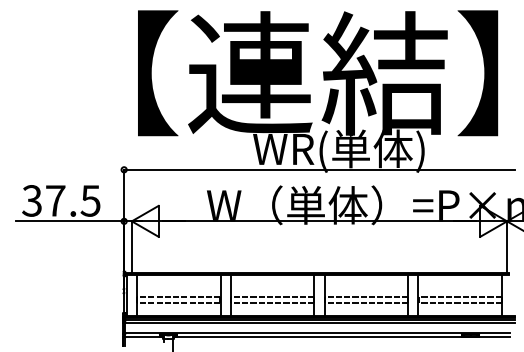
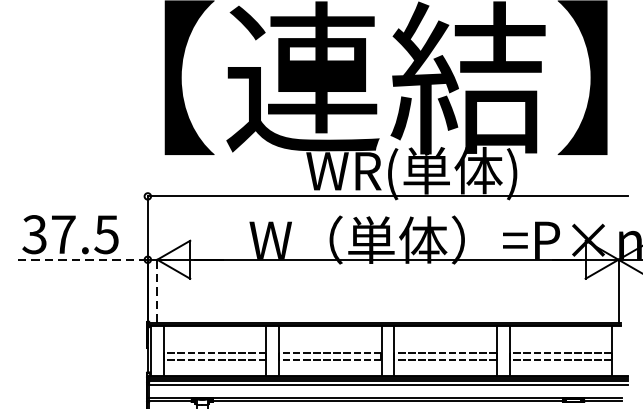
line: (69, 221) -> (80, 259), solid -> dashed
line: (131, 246) -> (156, 290), solid -> dashed

